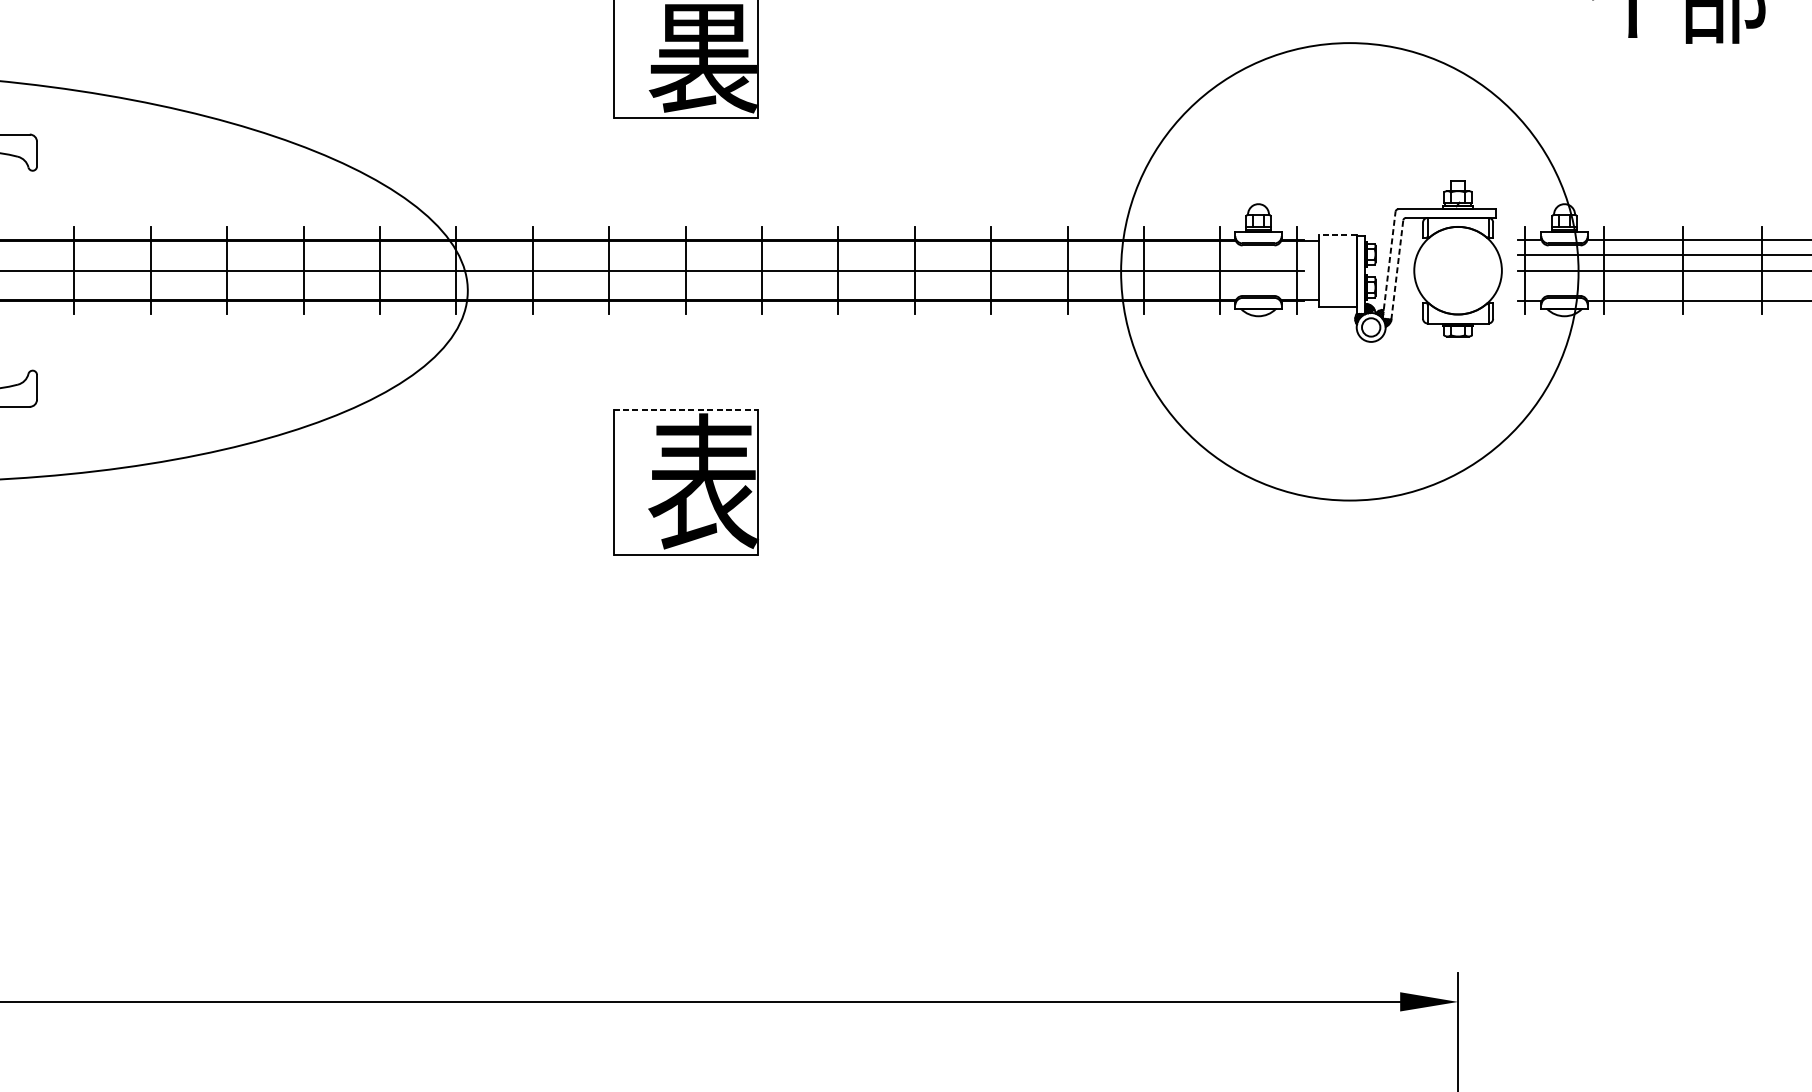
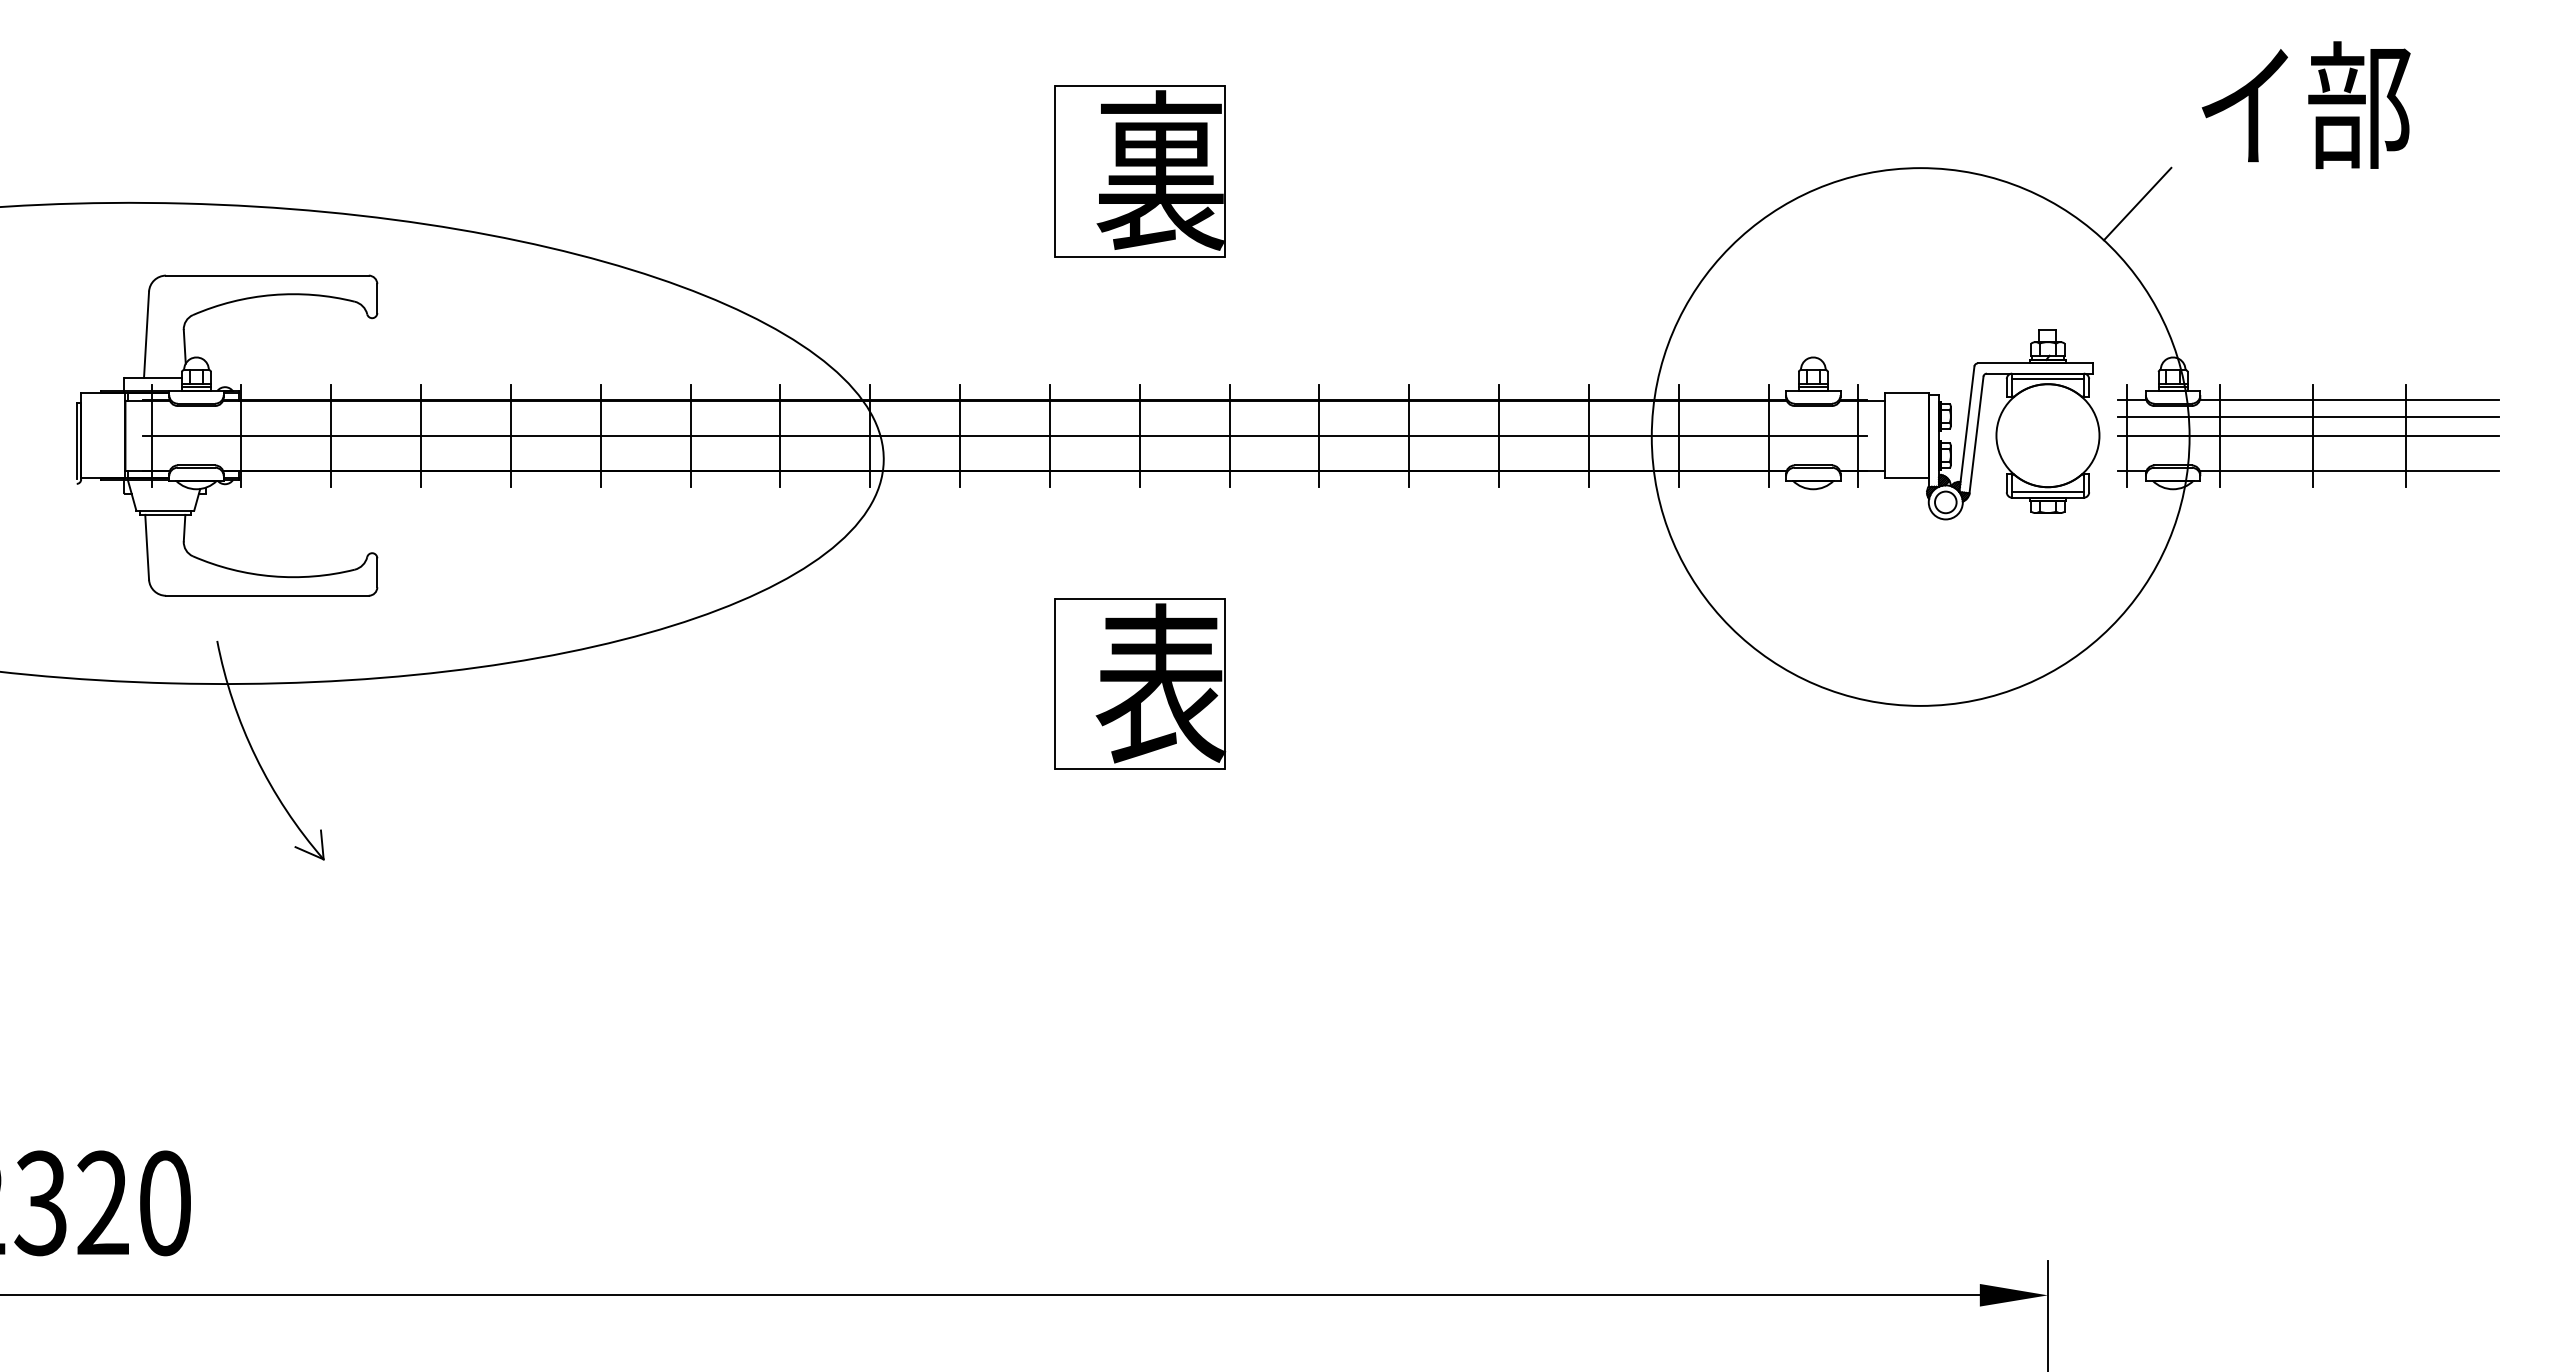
line: (1534, 73) -> (2137, 203), added
line: (1457, 222) -> (2047, 379), added
line: (1337, 234) -> (1906, 393), dashed -> solid
line: (1388, 264) -> (1966, 428), dashed -> solid
line: (1397, 269) -> (1976, 434), dashed -> solid
line: (1457, 319) -> (2047, 492), added
line: (686, 410) -> (1140, 599), dashed -> solid

